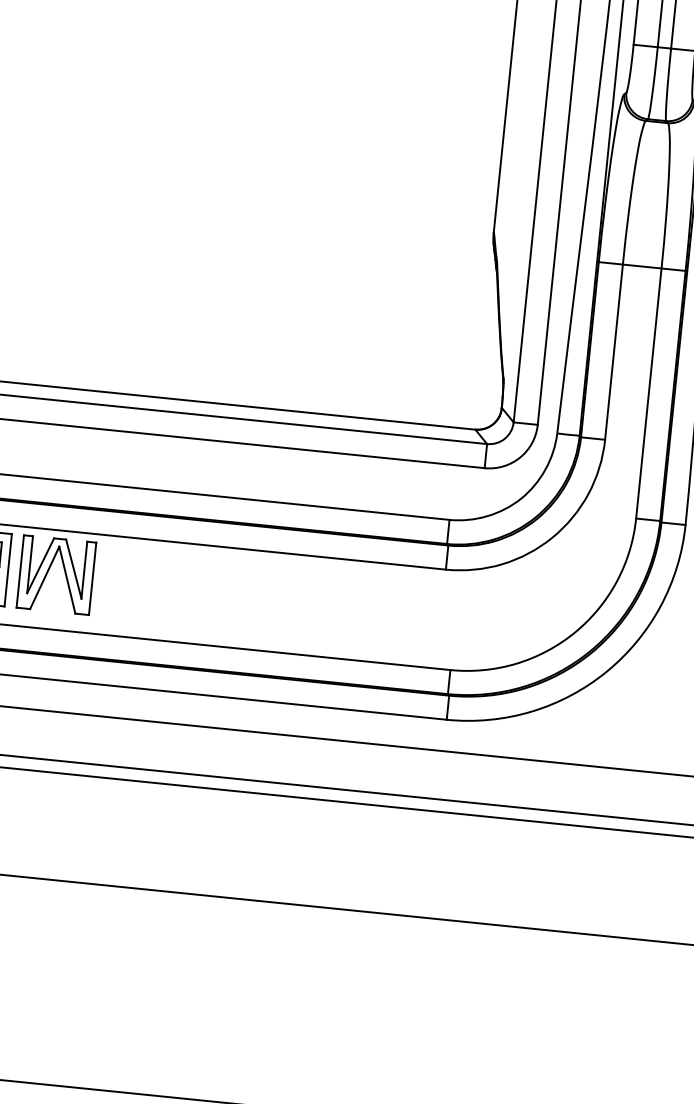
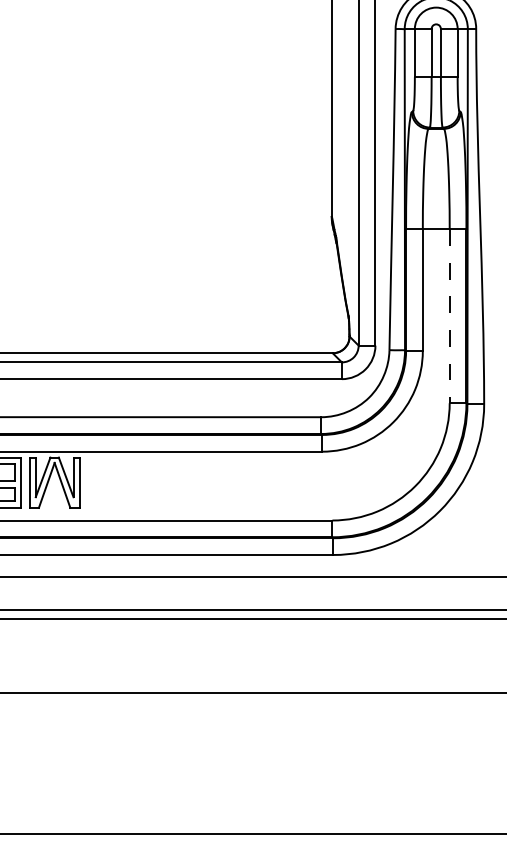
line: (648, 393) -> (449, 316), solid -> dashed

